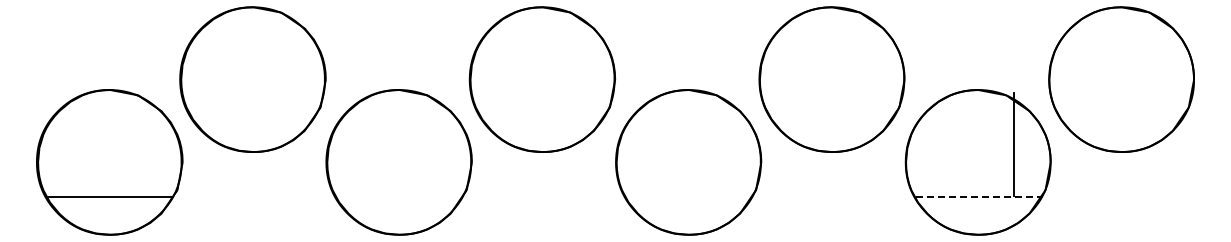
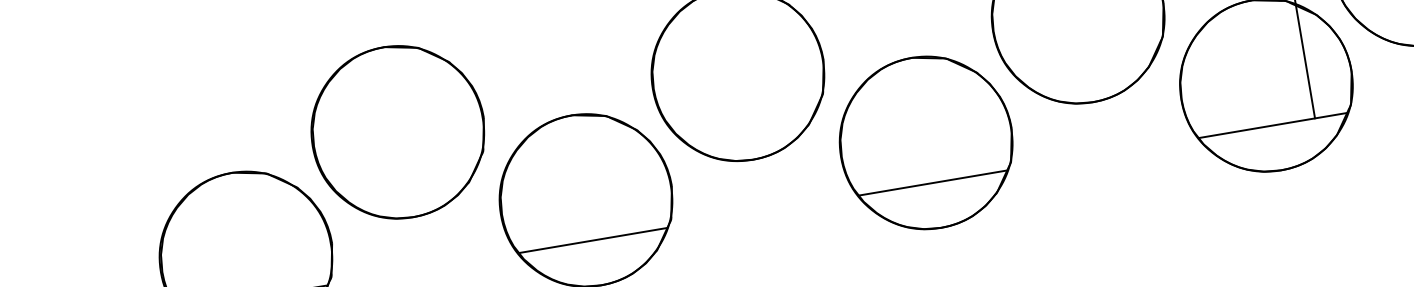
line: (398, 196) -> (592, 240), added
line: (688, 196) -> (932, 182), added
line: (978, 196) -> (1273, 125), dashed -> solid

